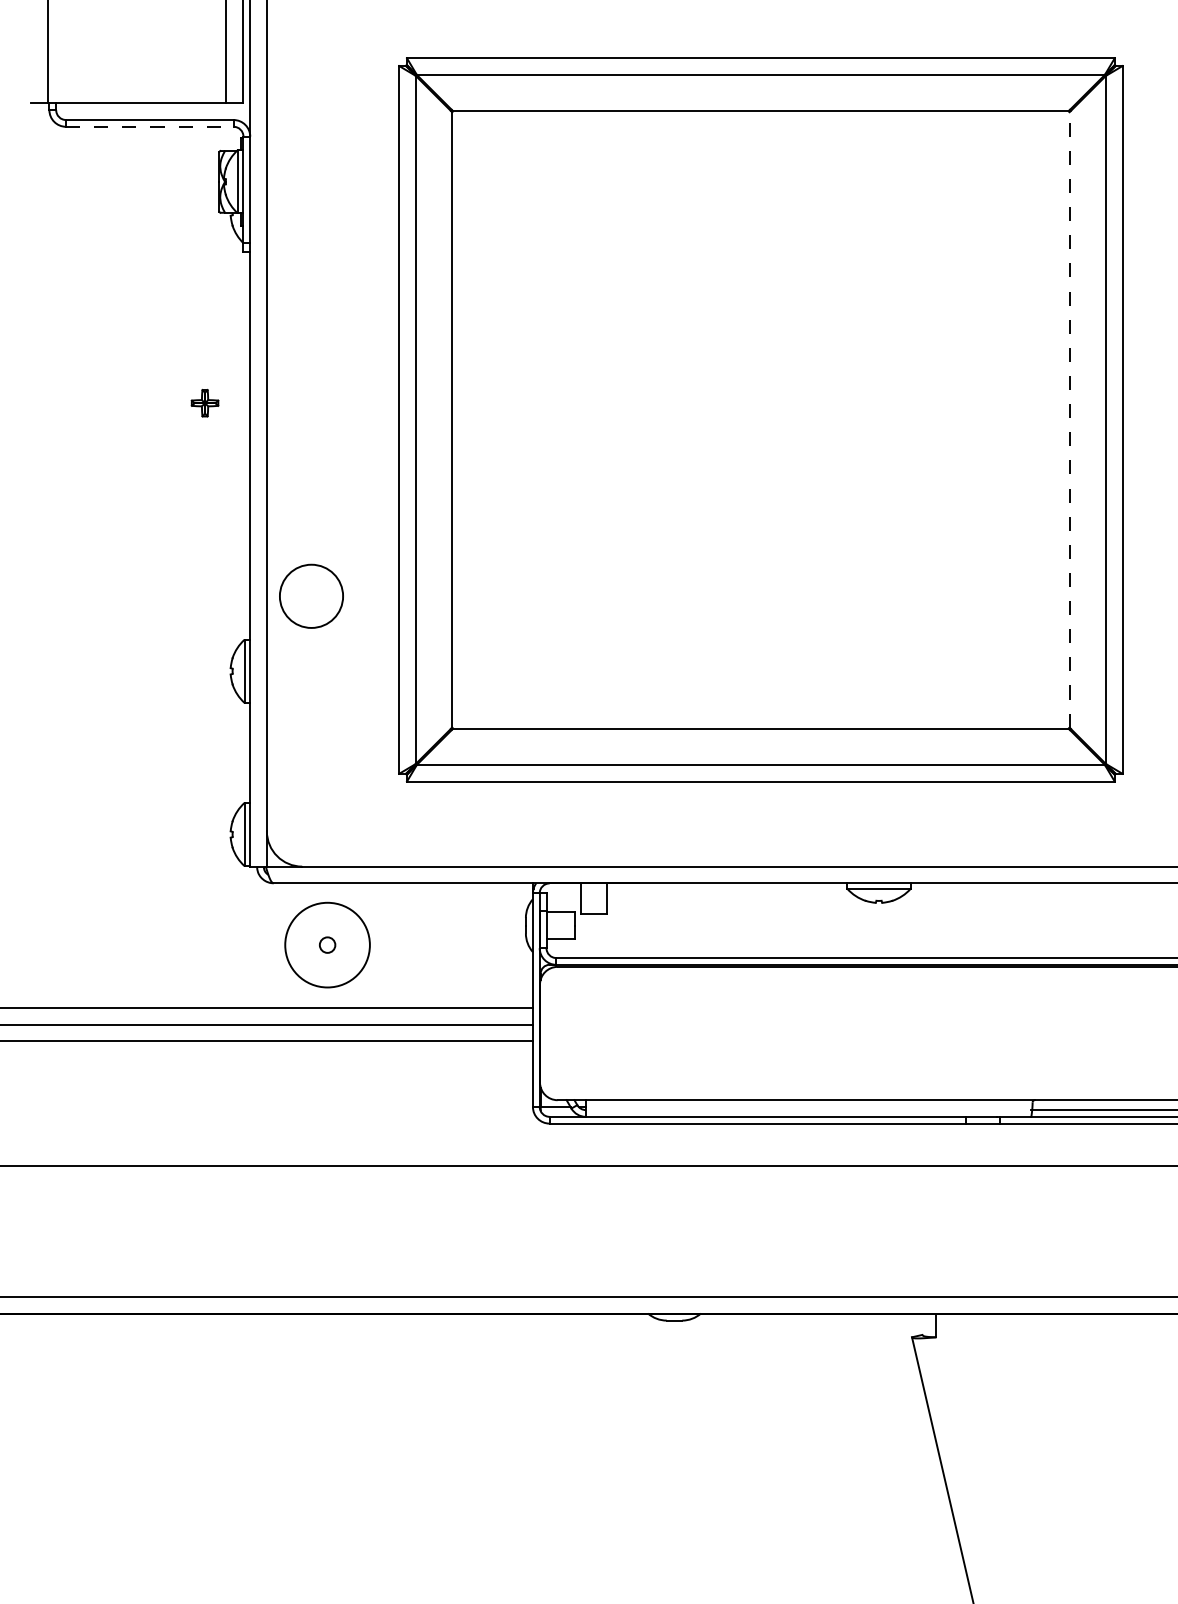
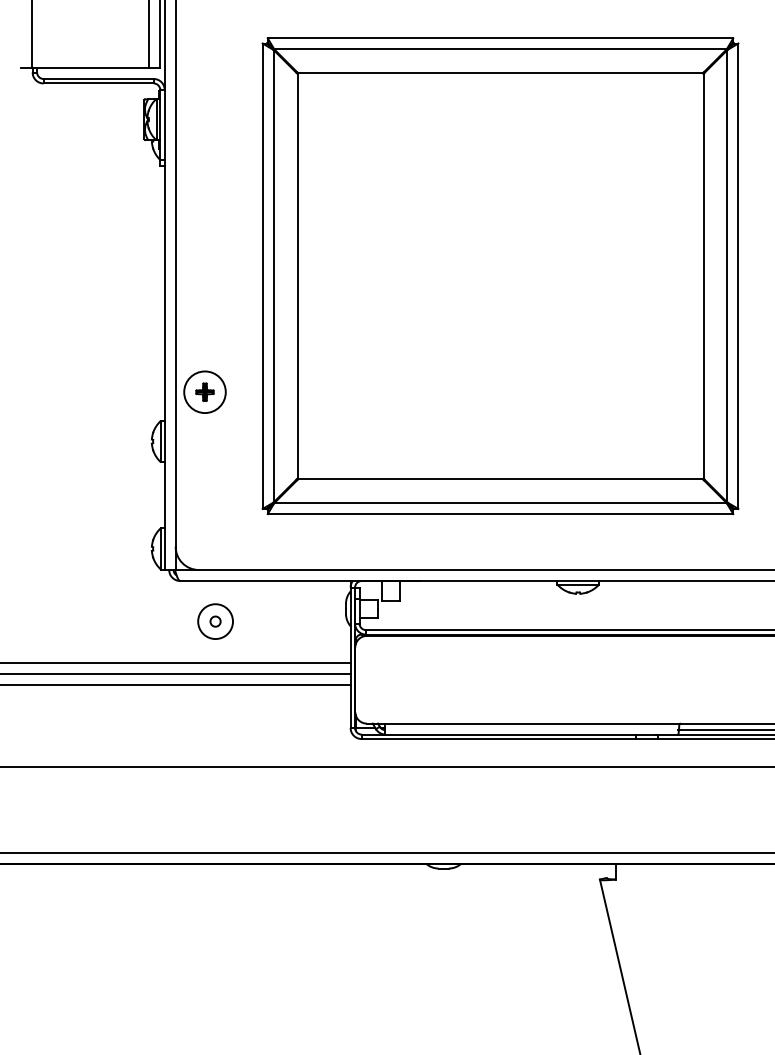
line: (151, 126) -> (99, 83), dashed -> solid
part: (204, 402) -> (204, 391), moved
line: (1069, 418) -> (703, 275), dashed -> solid
circle: (327, 944) -> (215, 621), size x0.62

